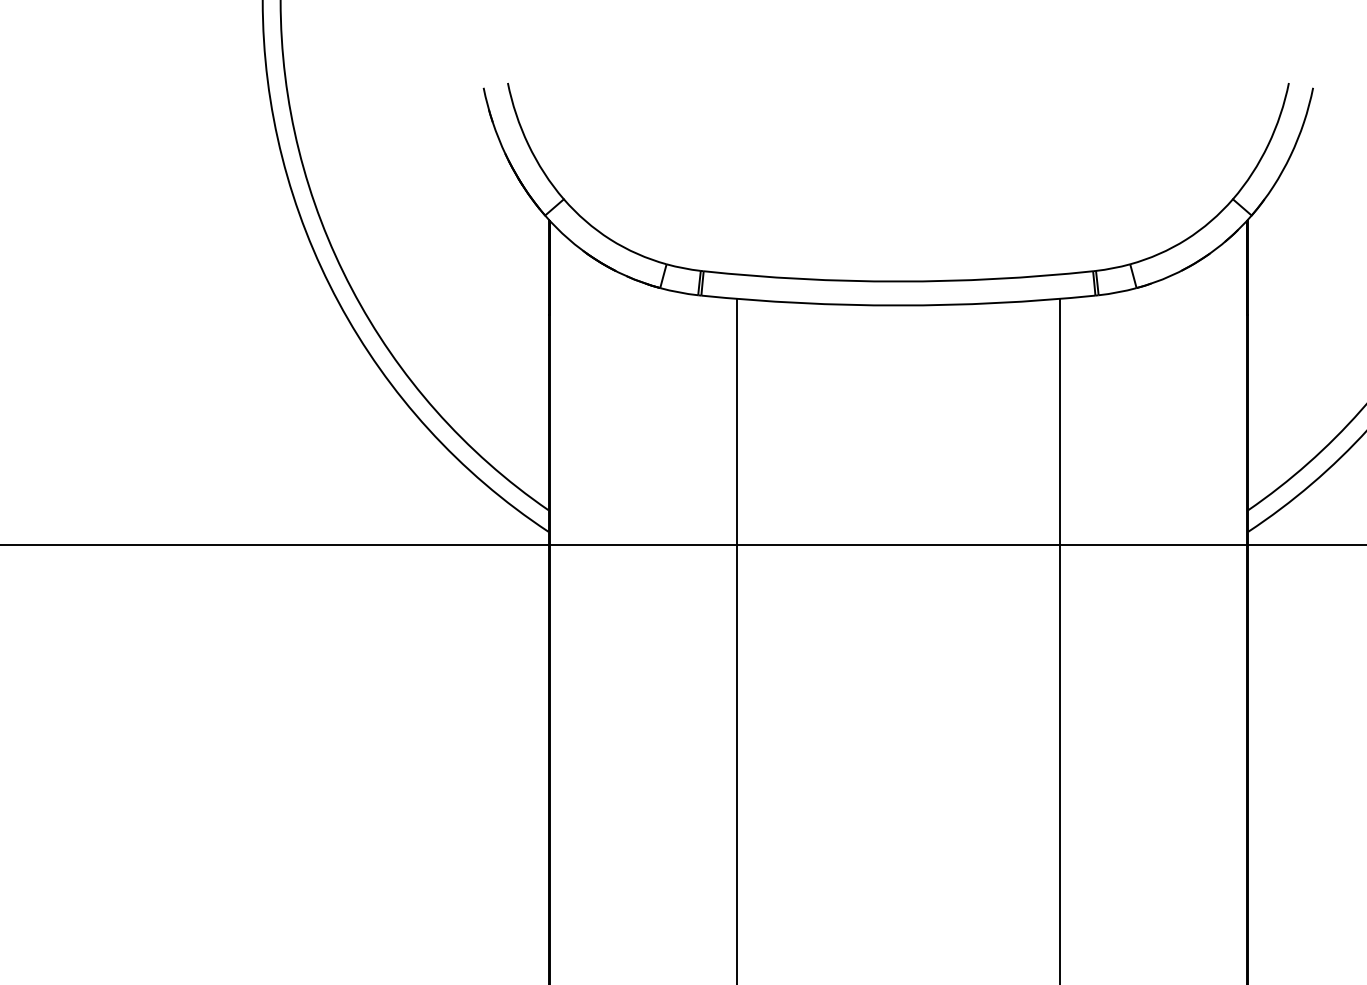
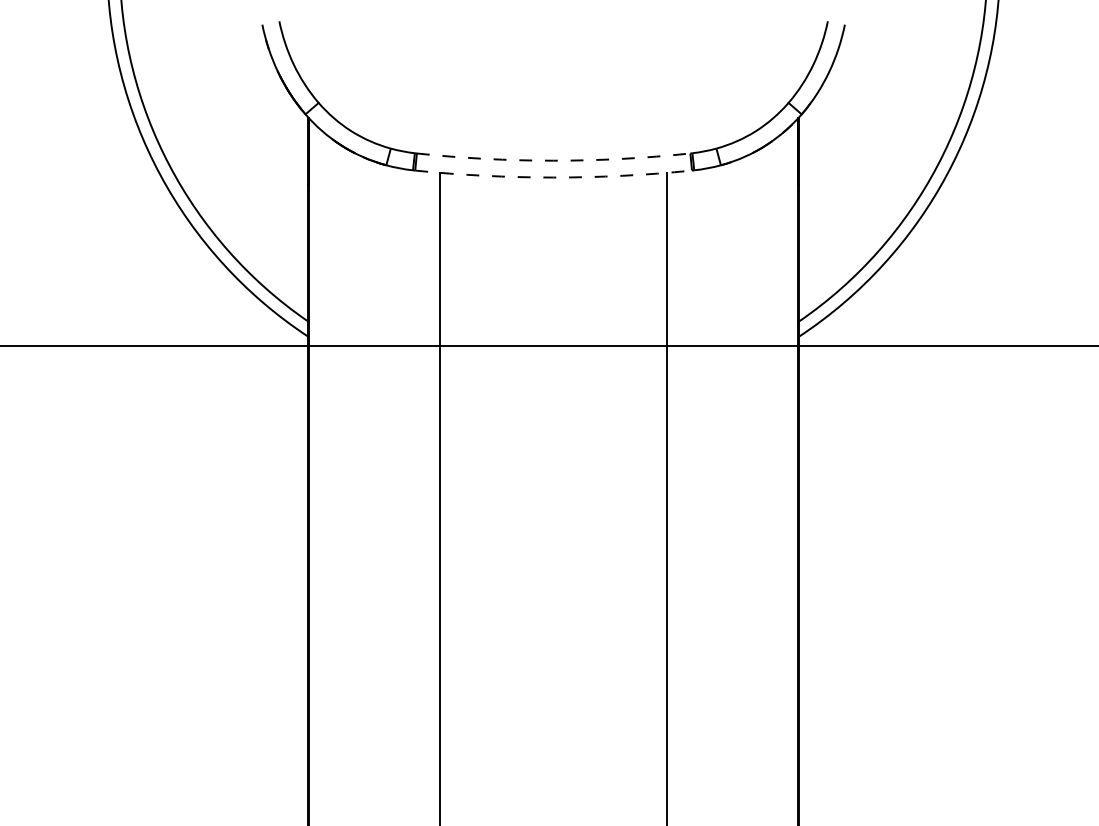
arc: (898, 281) -> (553, 160), solid -> dashed
arc: (898, 305) -> (553, 177), solid -> dashed

